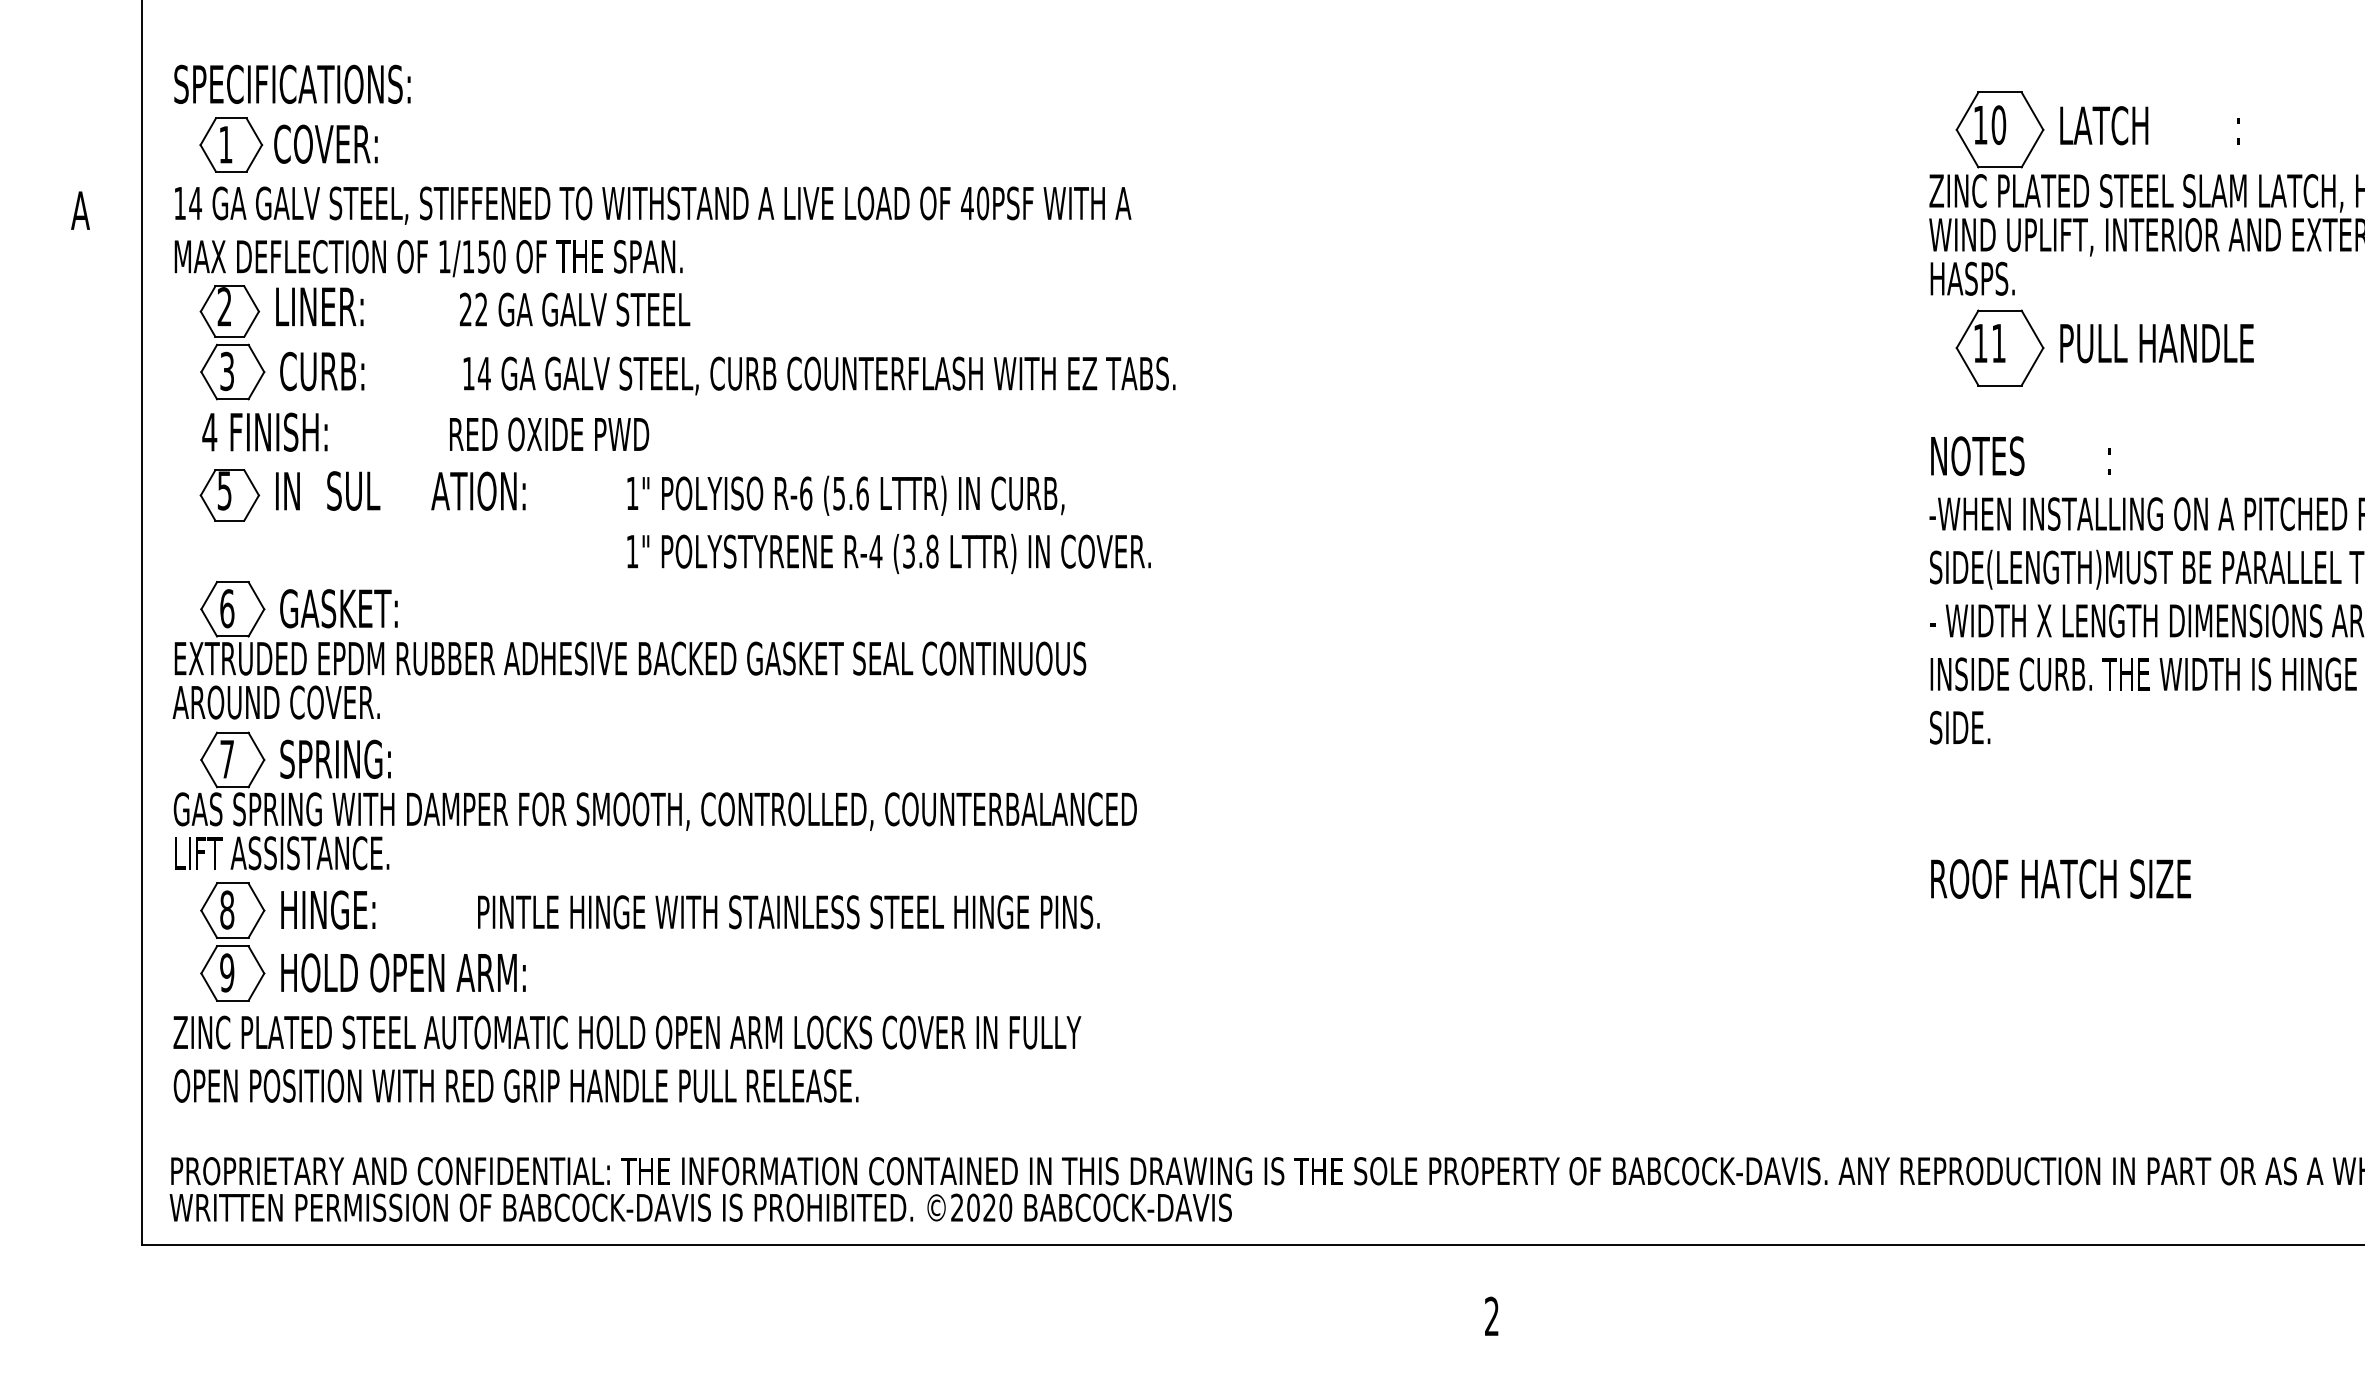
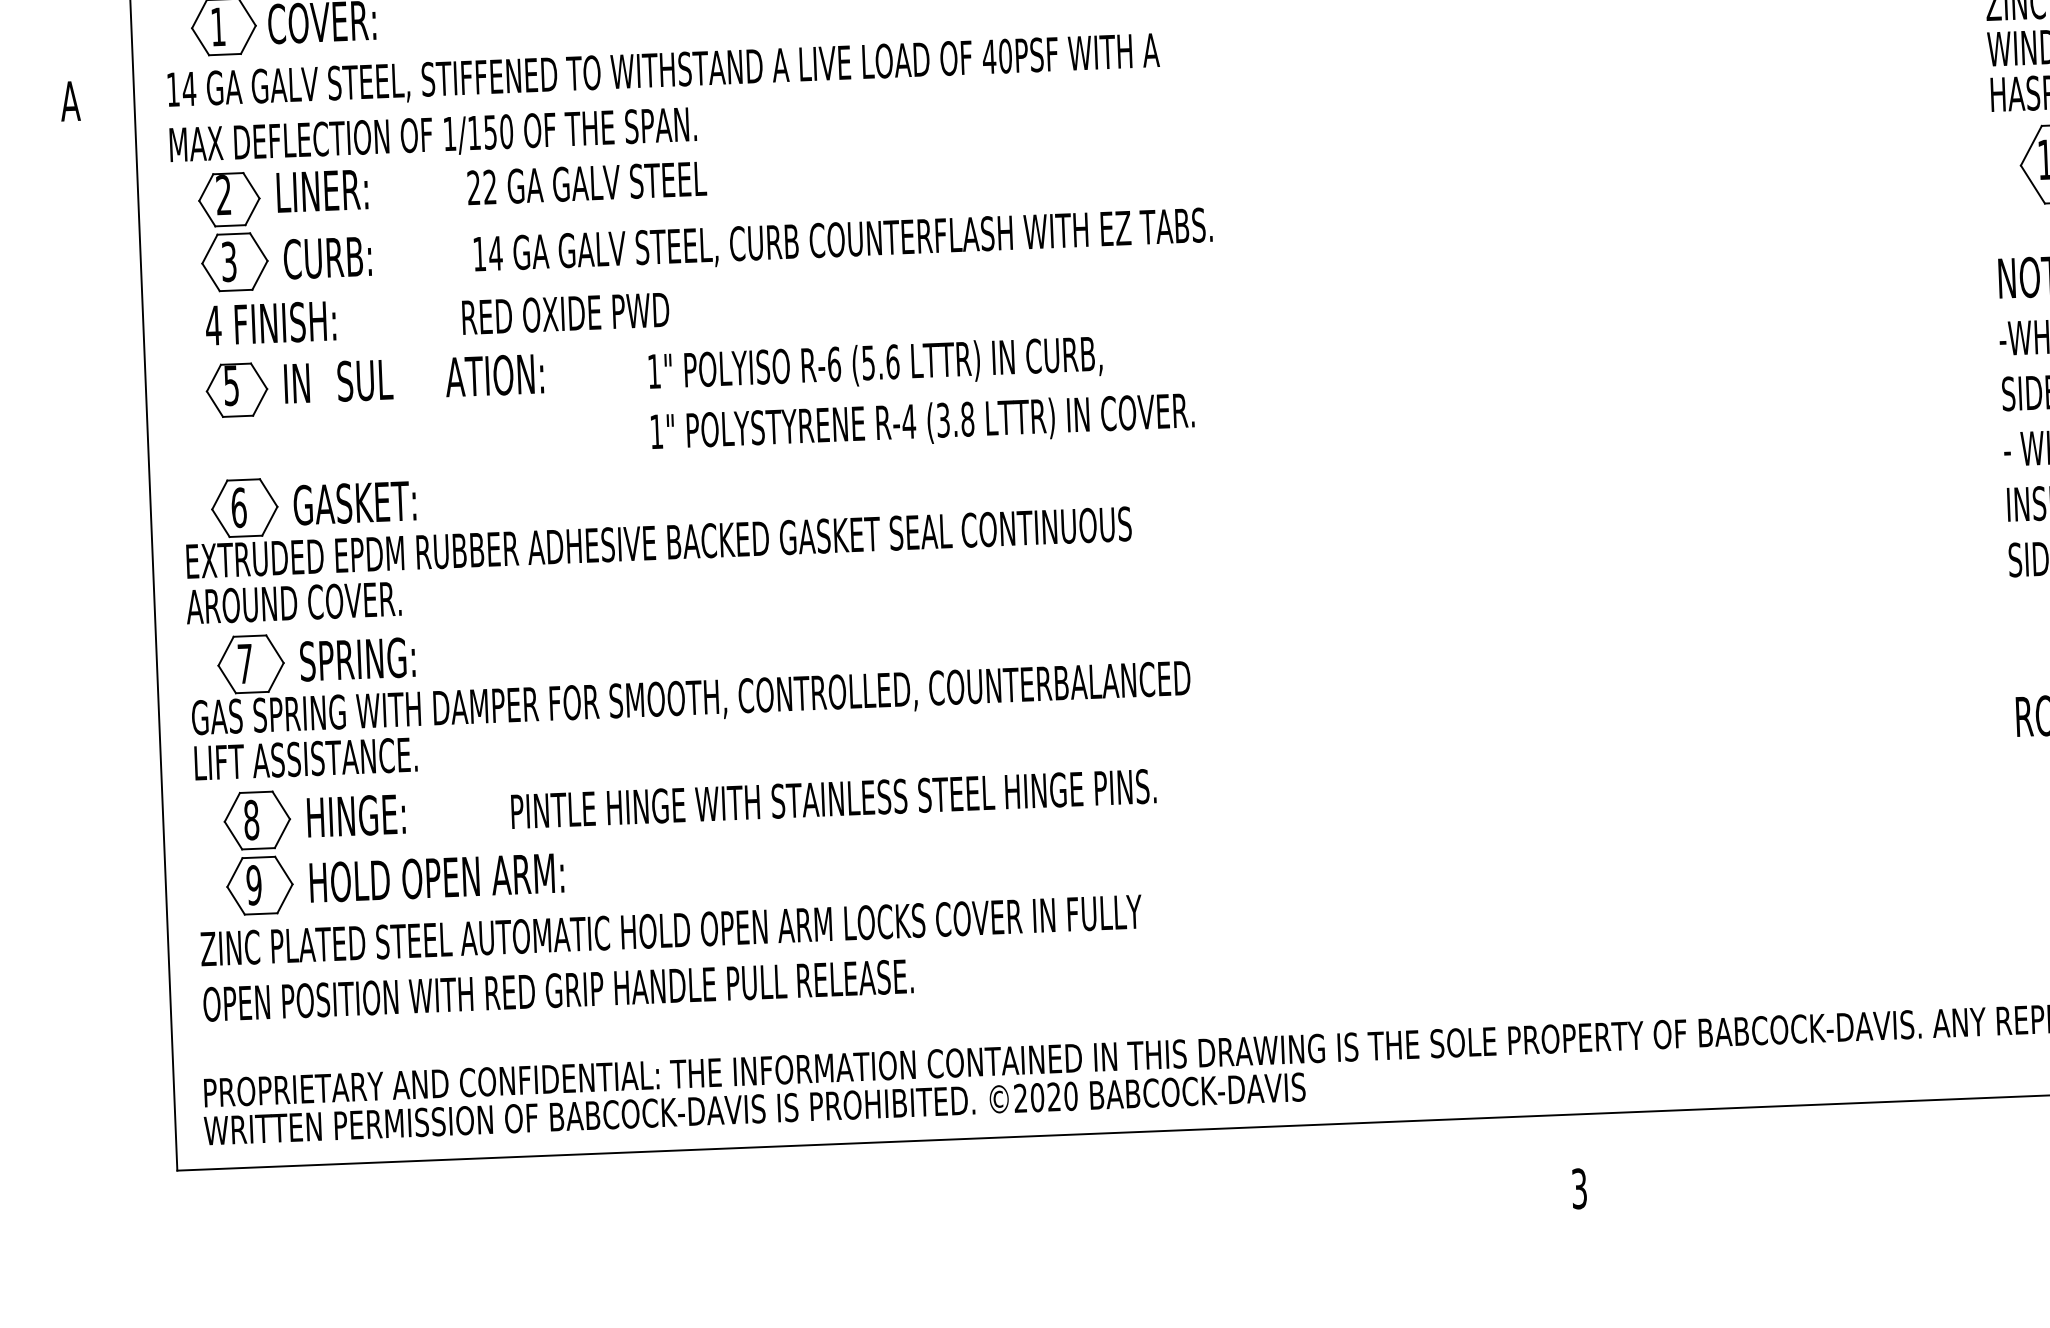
text: (1491, 1316) -> (1578, 1188), 2 -> 3

